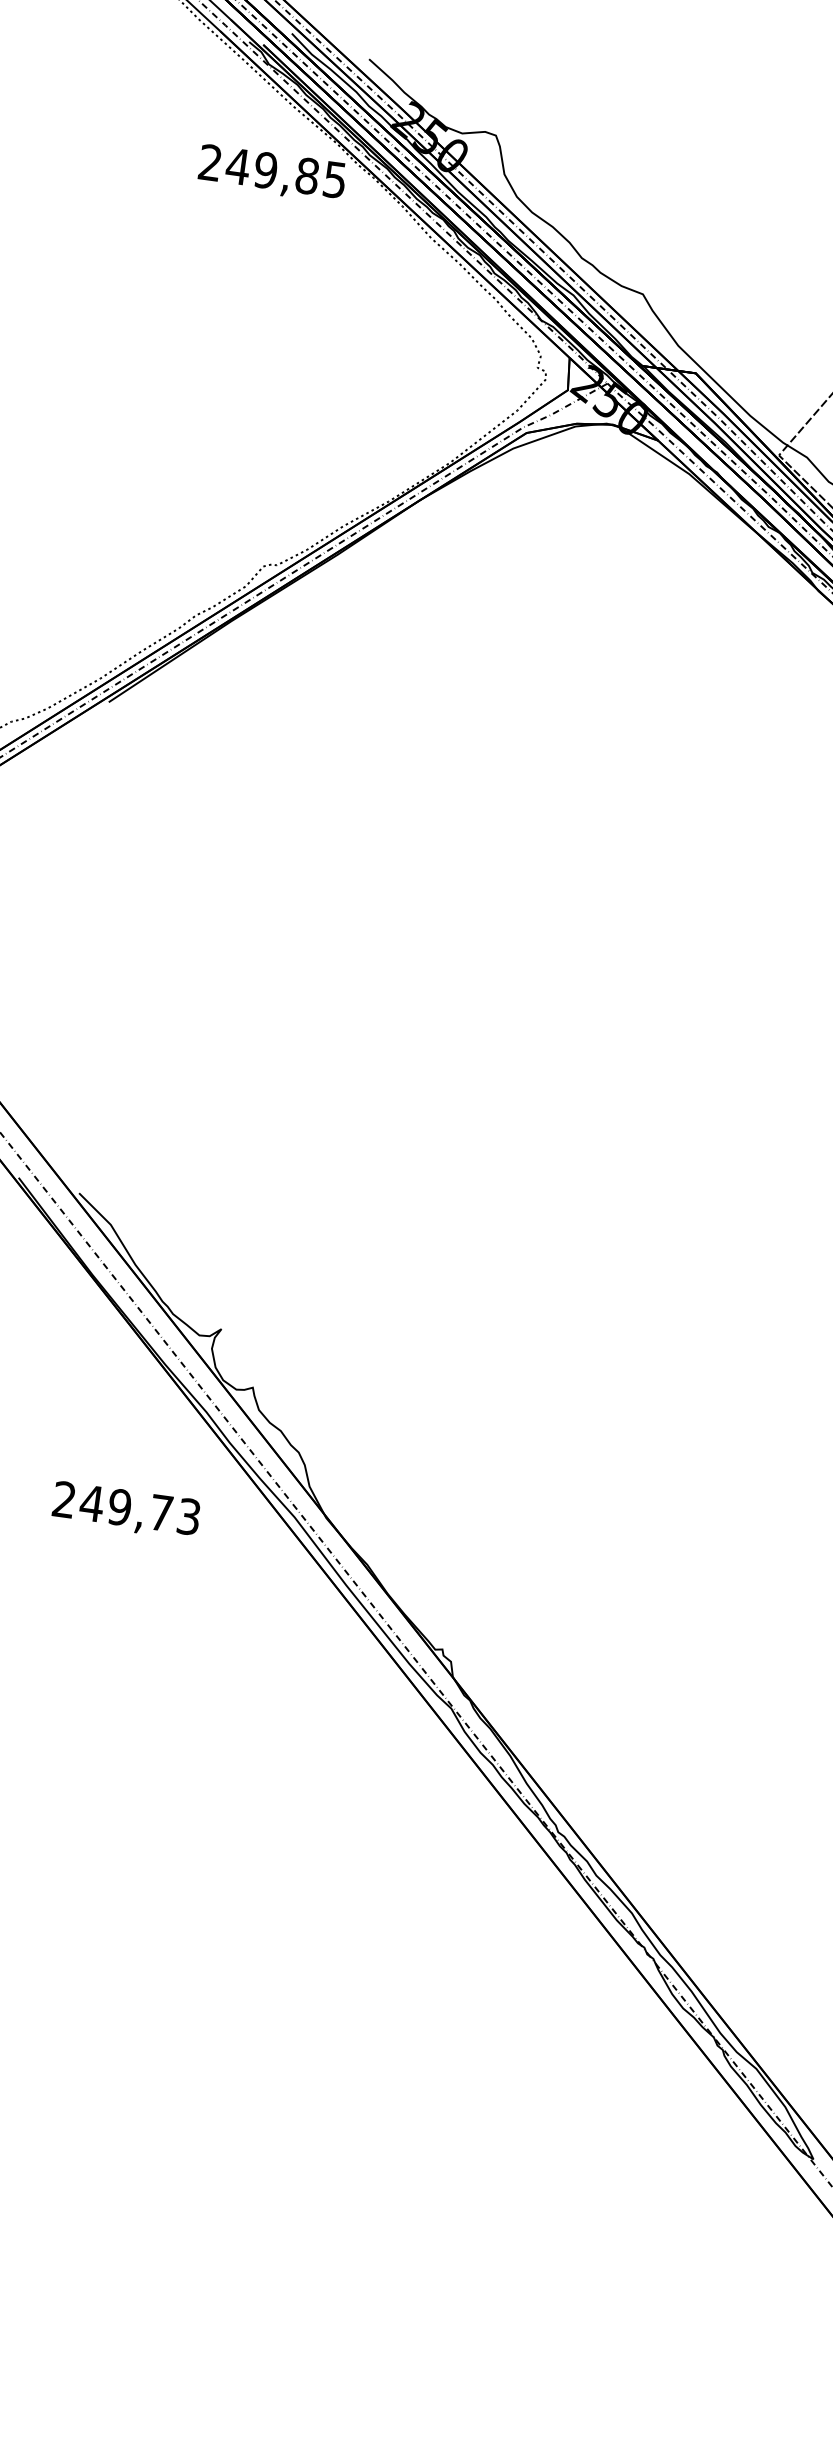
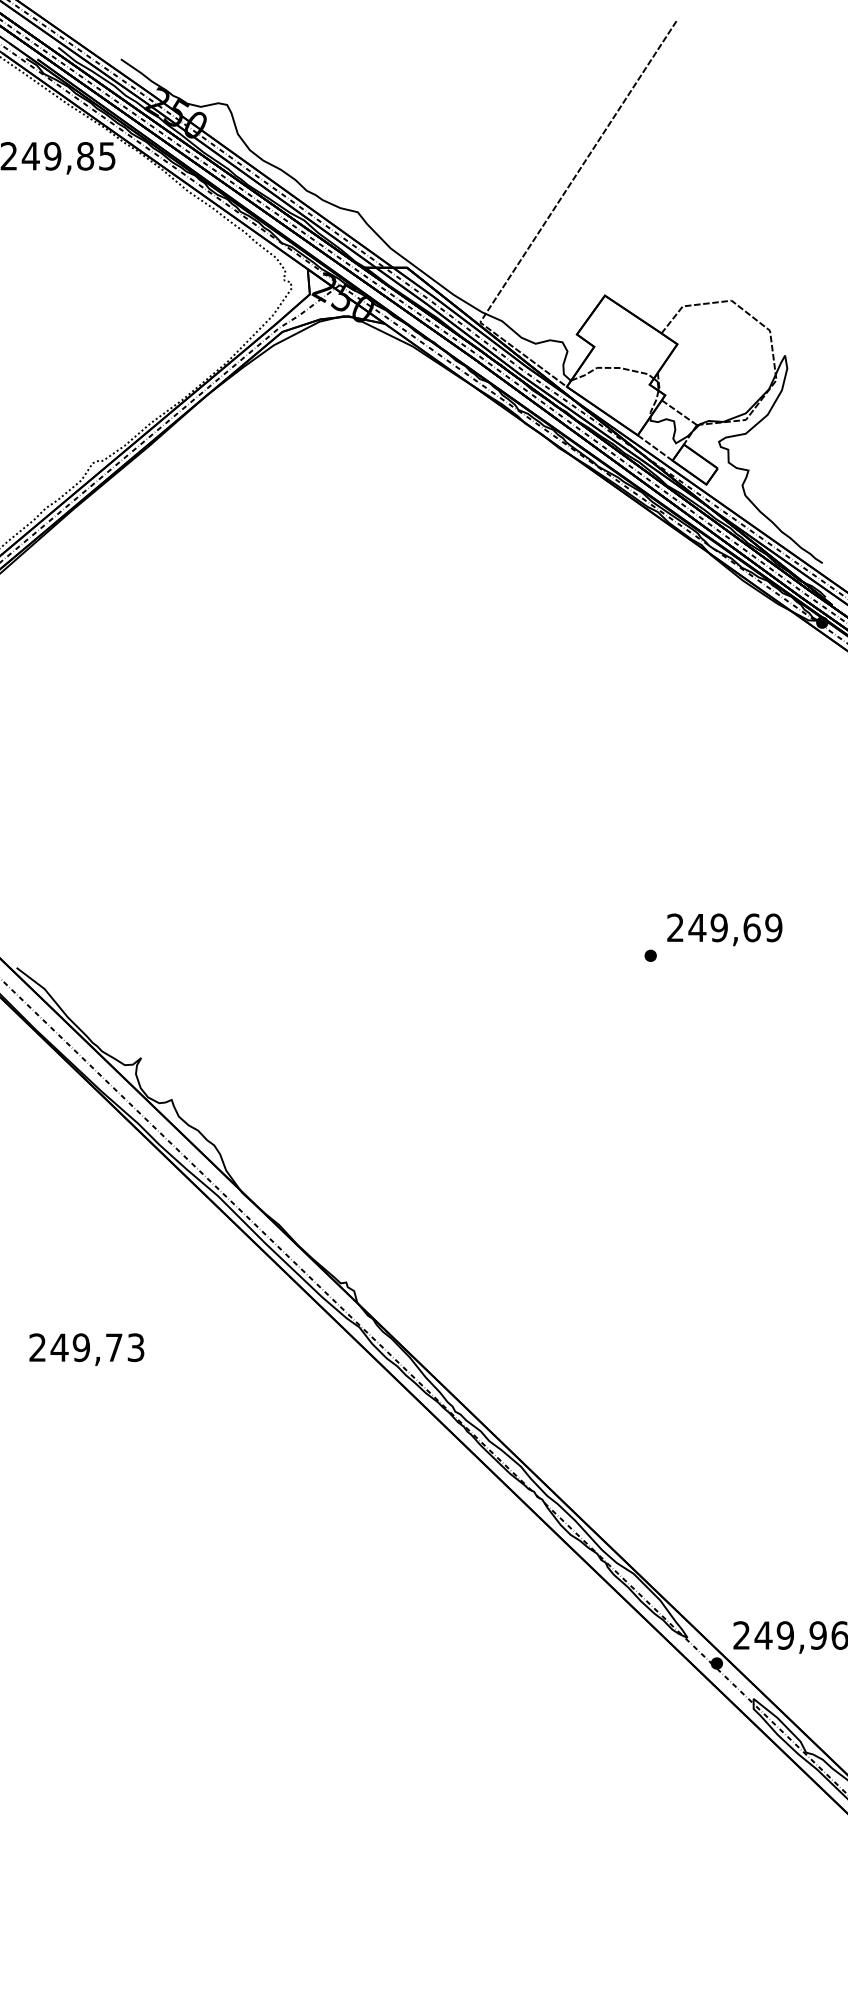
text: (125, 1510) -> (86, 1349), moved

